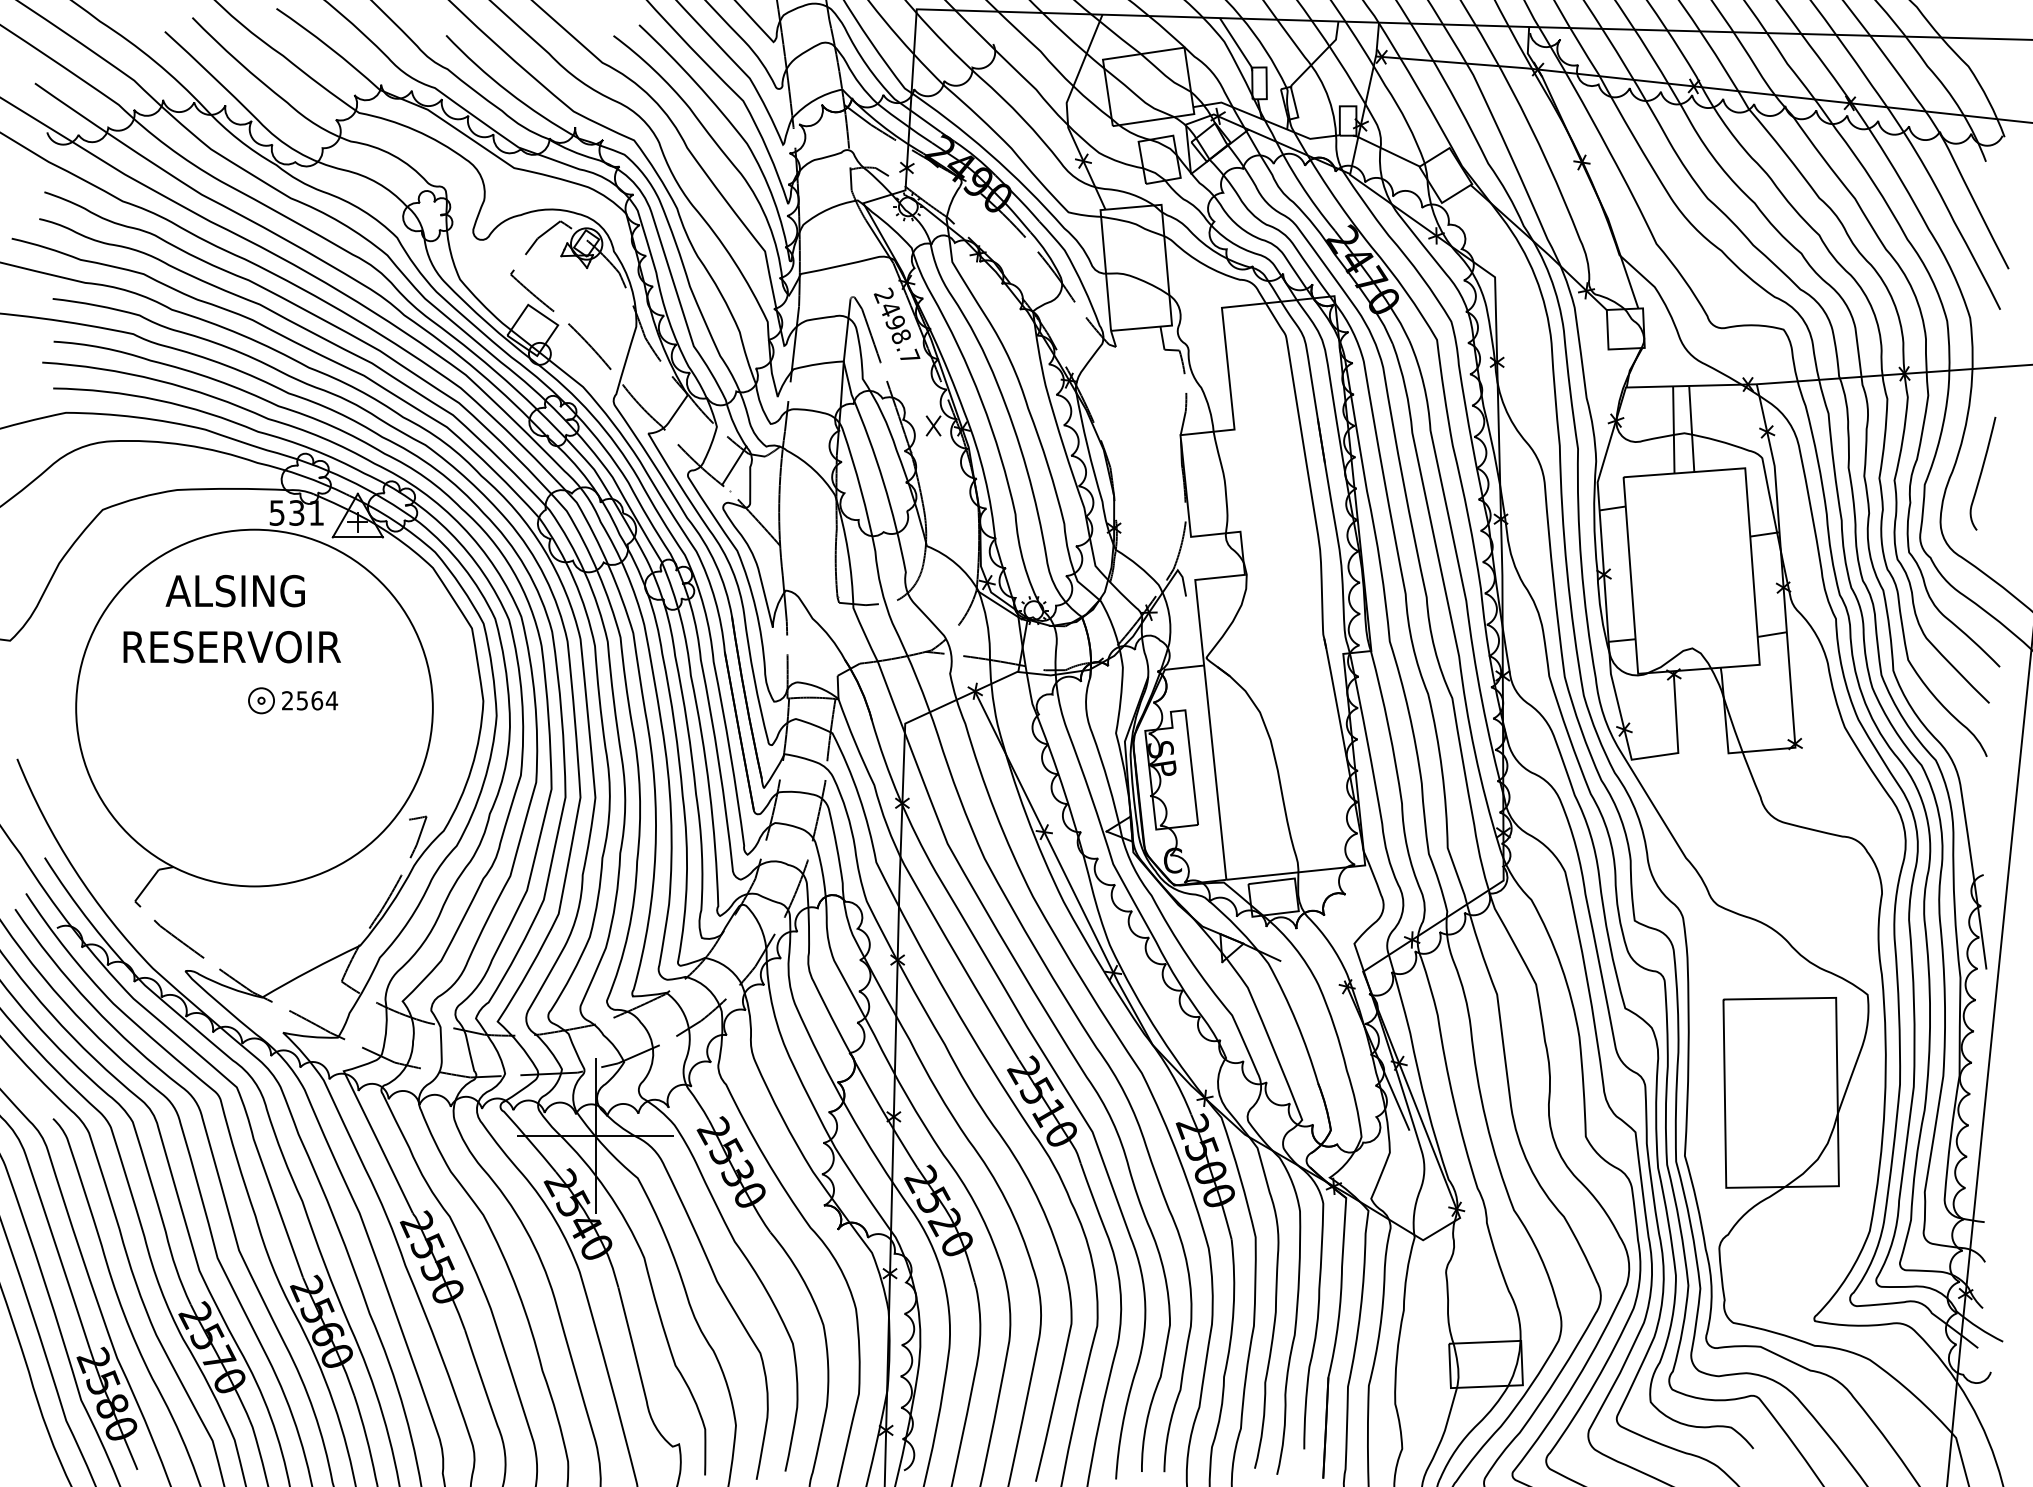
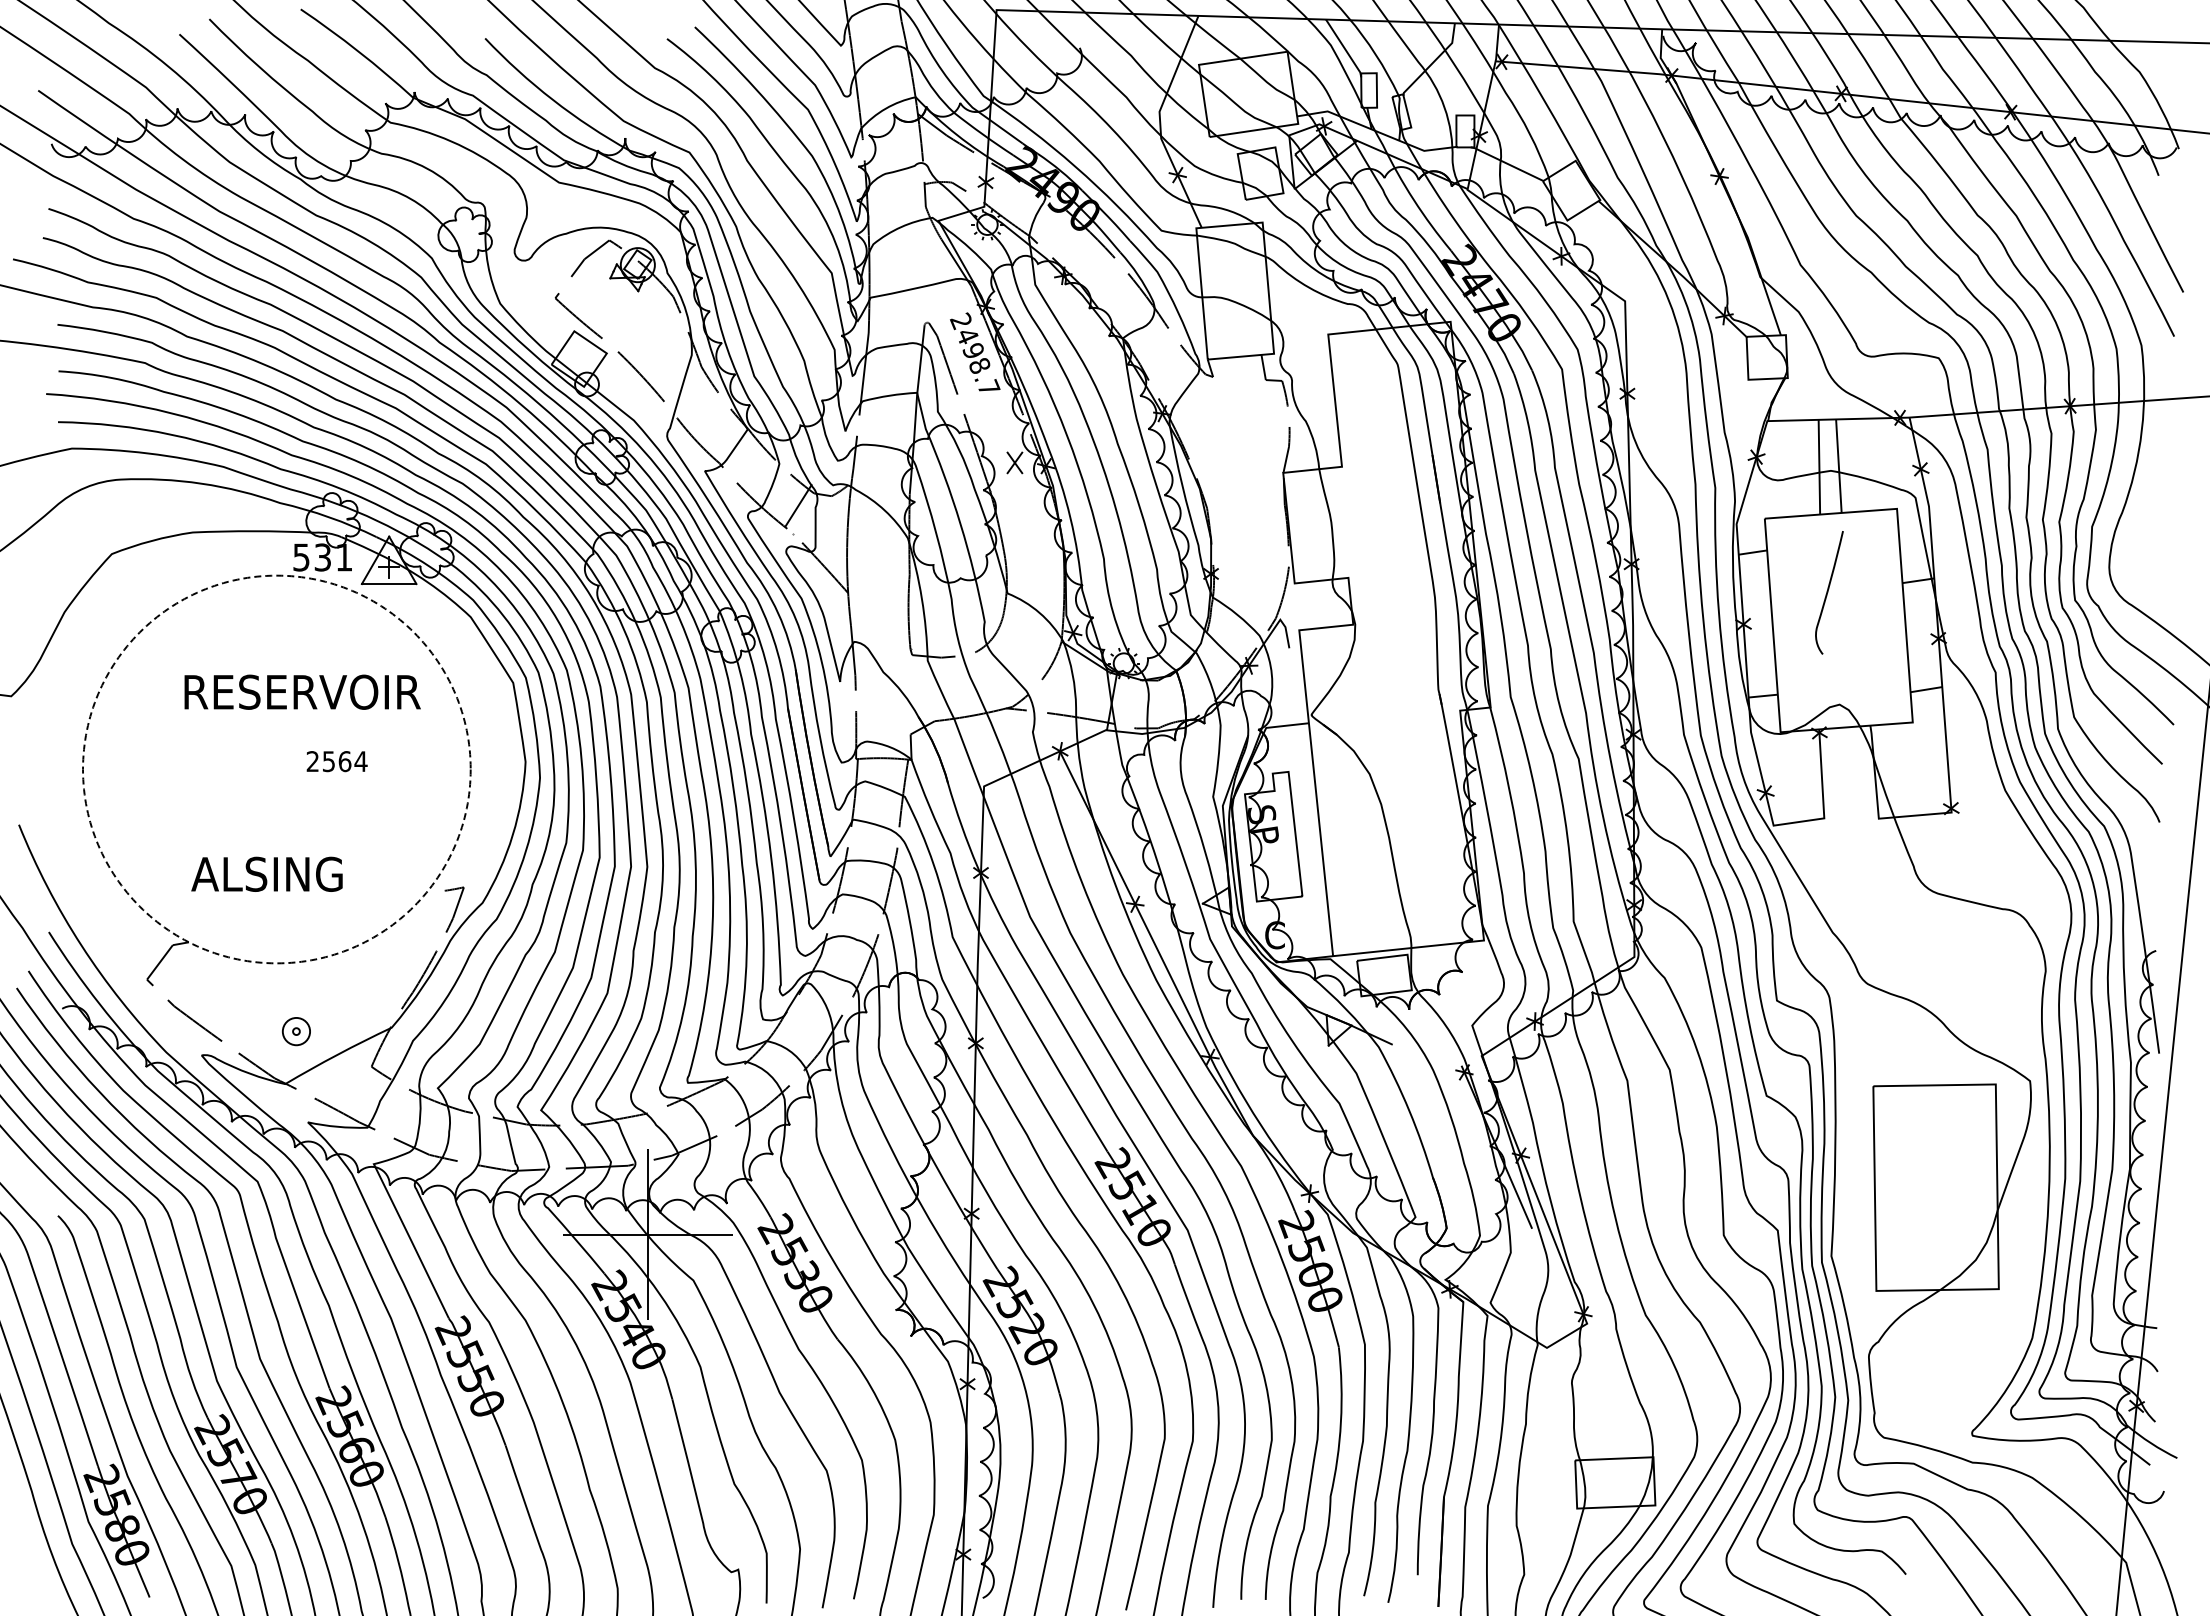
curve: (1982, 473) -> (1828, 592), moved
text: (234, 590) -> (266, 873), moved
text: (232, 646) -> (302, 691), moved
part: (261, 700) -> (296, 1031), moved
circle: (254, 708) -> (276, 769), solid -> dashed

